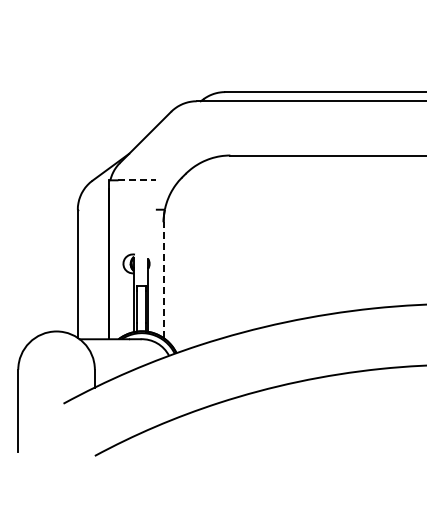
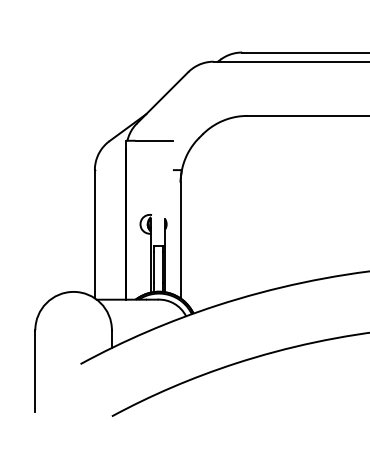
line: (137, 180) -> (154, 140), dashed -> solid
line: (163, 280) -> (180, 240), dashed -> solid

